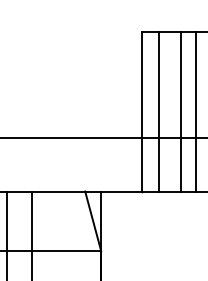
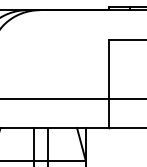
line: (158, 111) -> (117, 83), removed
line: (181, 111) -> (130, 83), removed
line: (196, 111) -> (138, 83), removed

